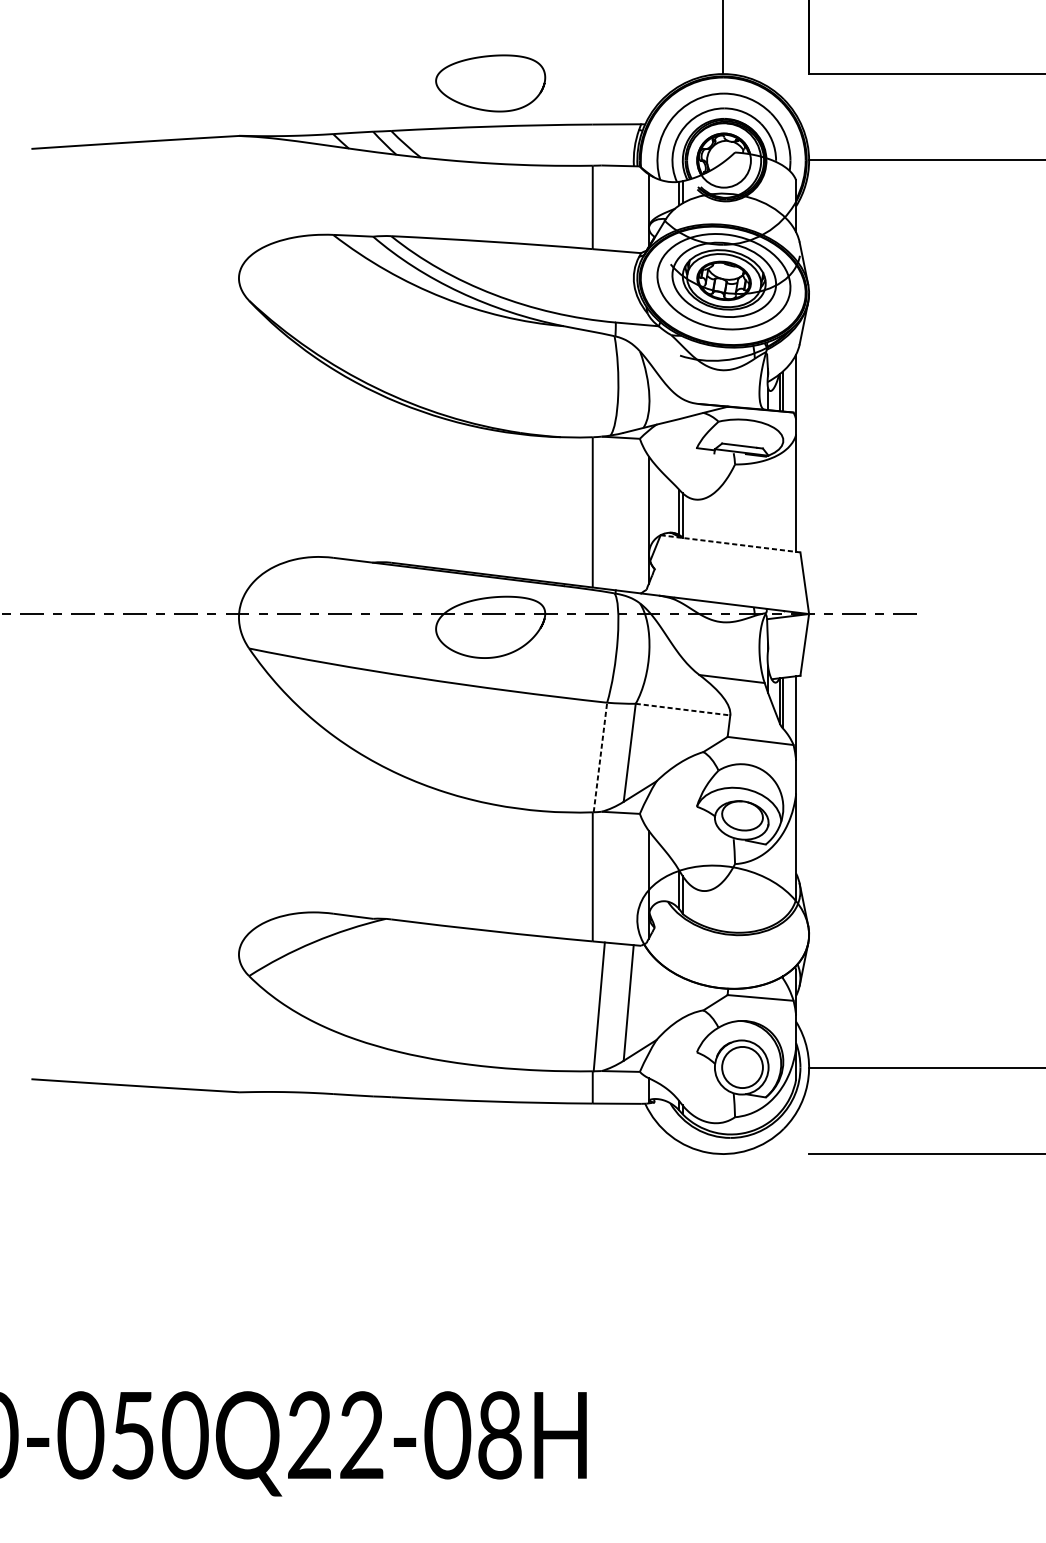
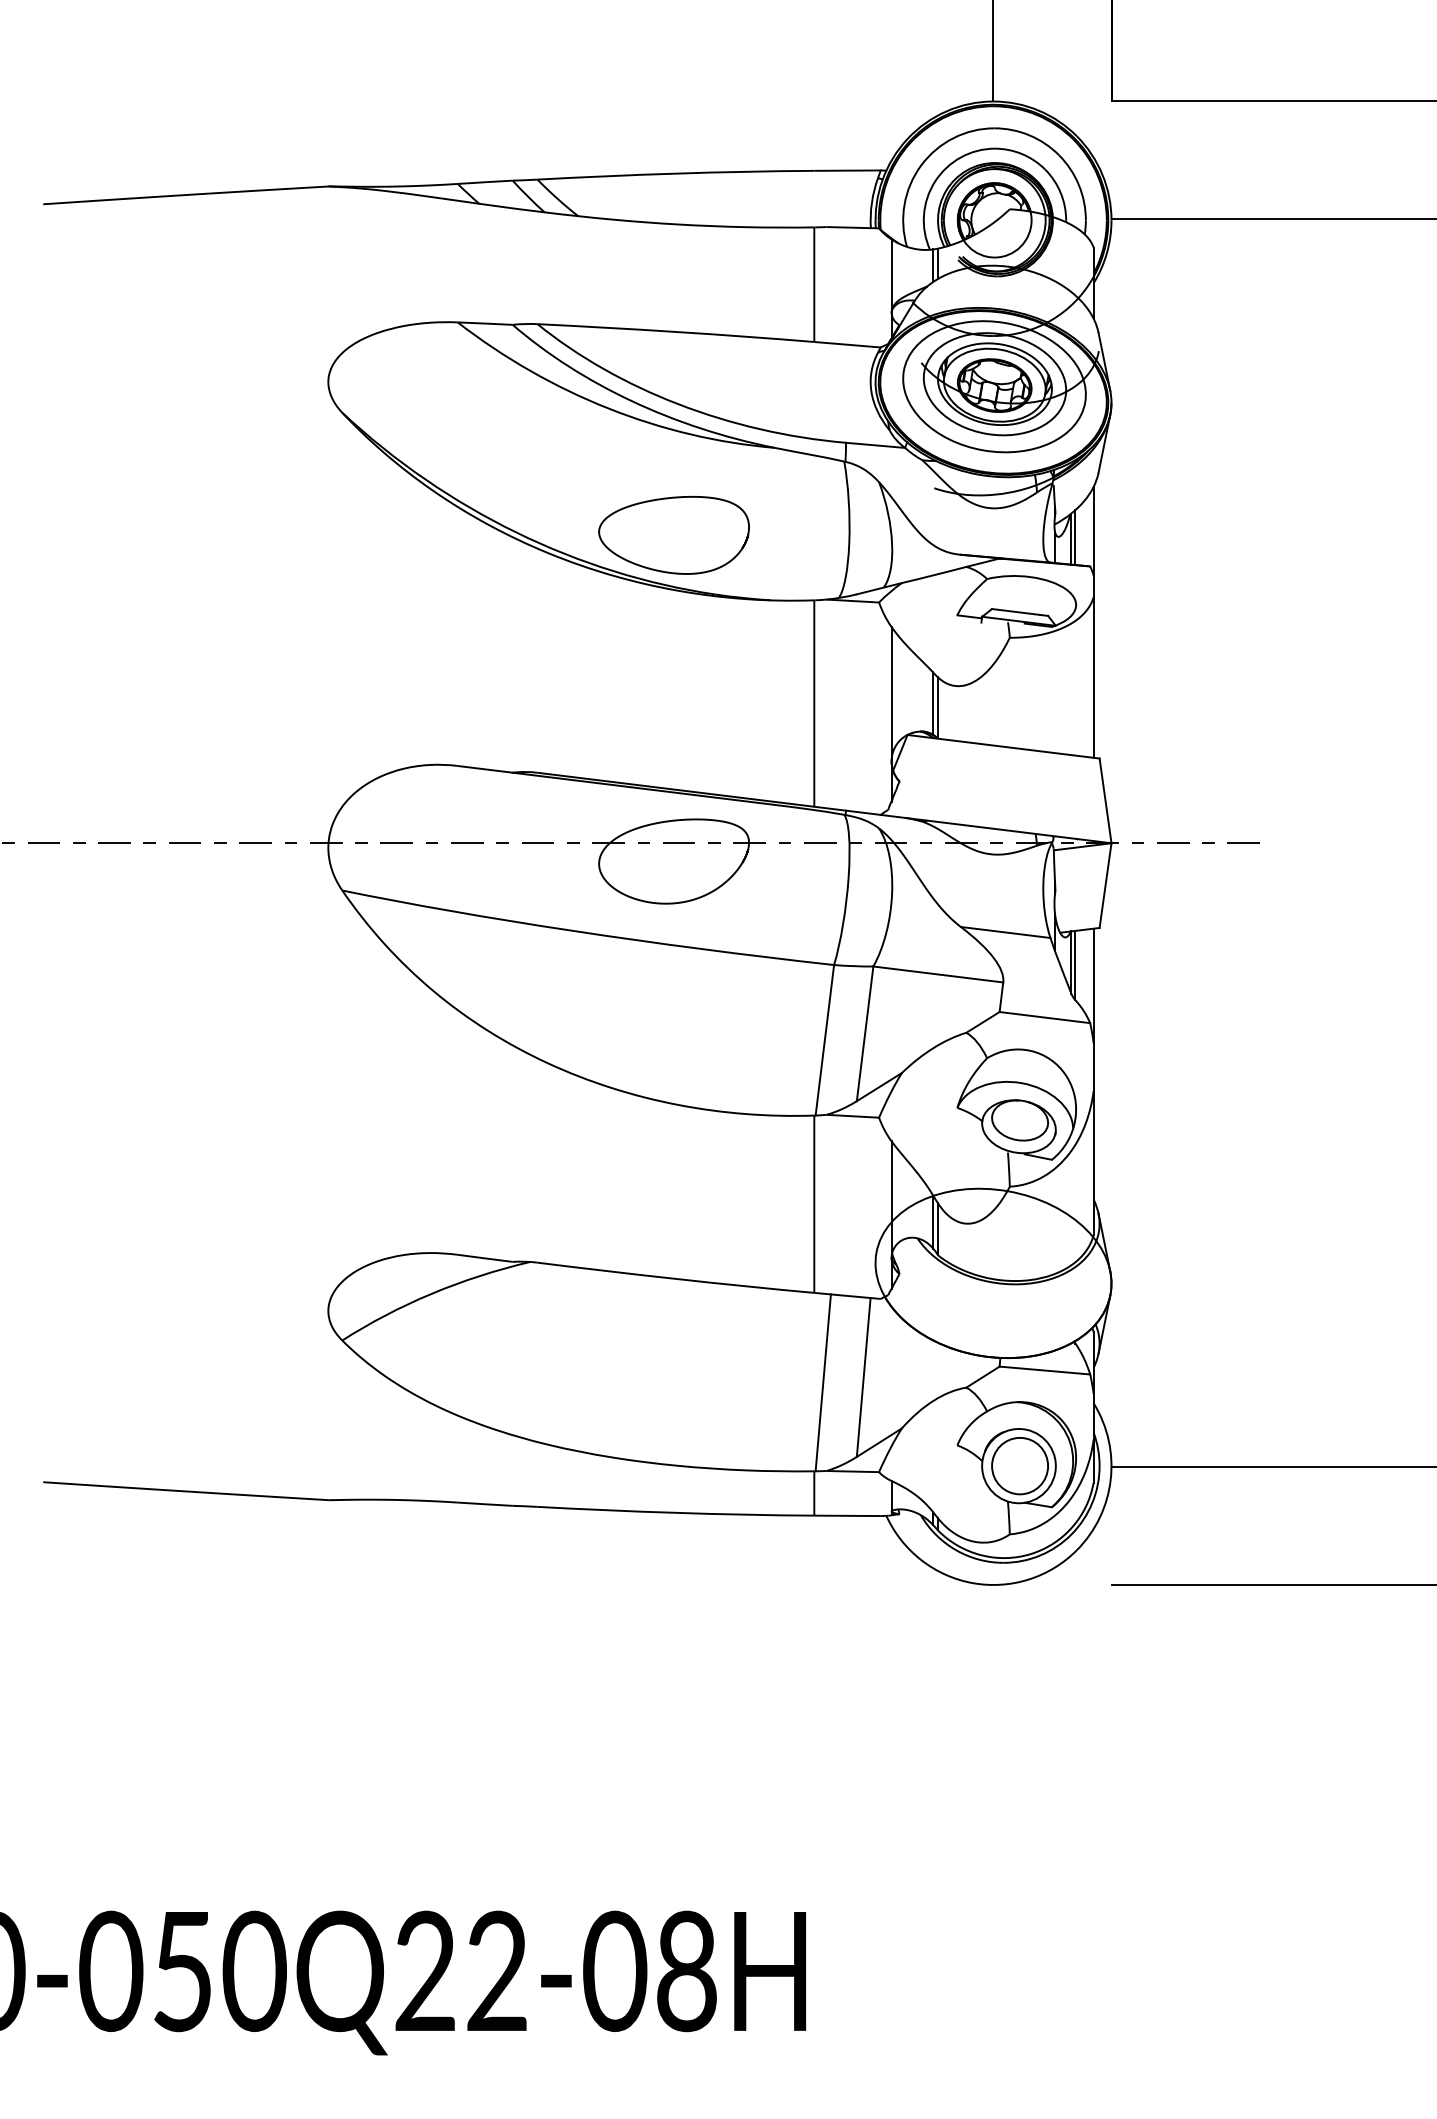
curve: (486, 57) -> (668, 499), moved
line: (730, 543) -> (1003, 746), dashed -> solid
line: (683, 709) -> (938, 974), dashed -> solid
line: (600, 757) -> (824, 1040), dashed -> solid

